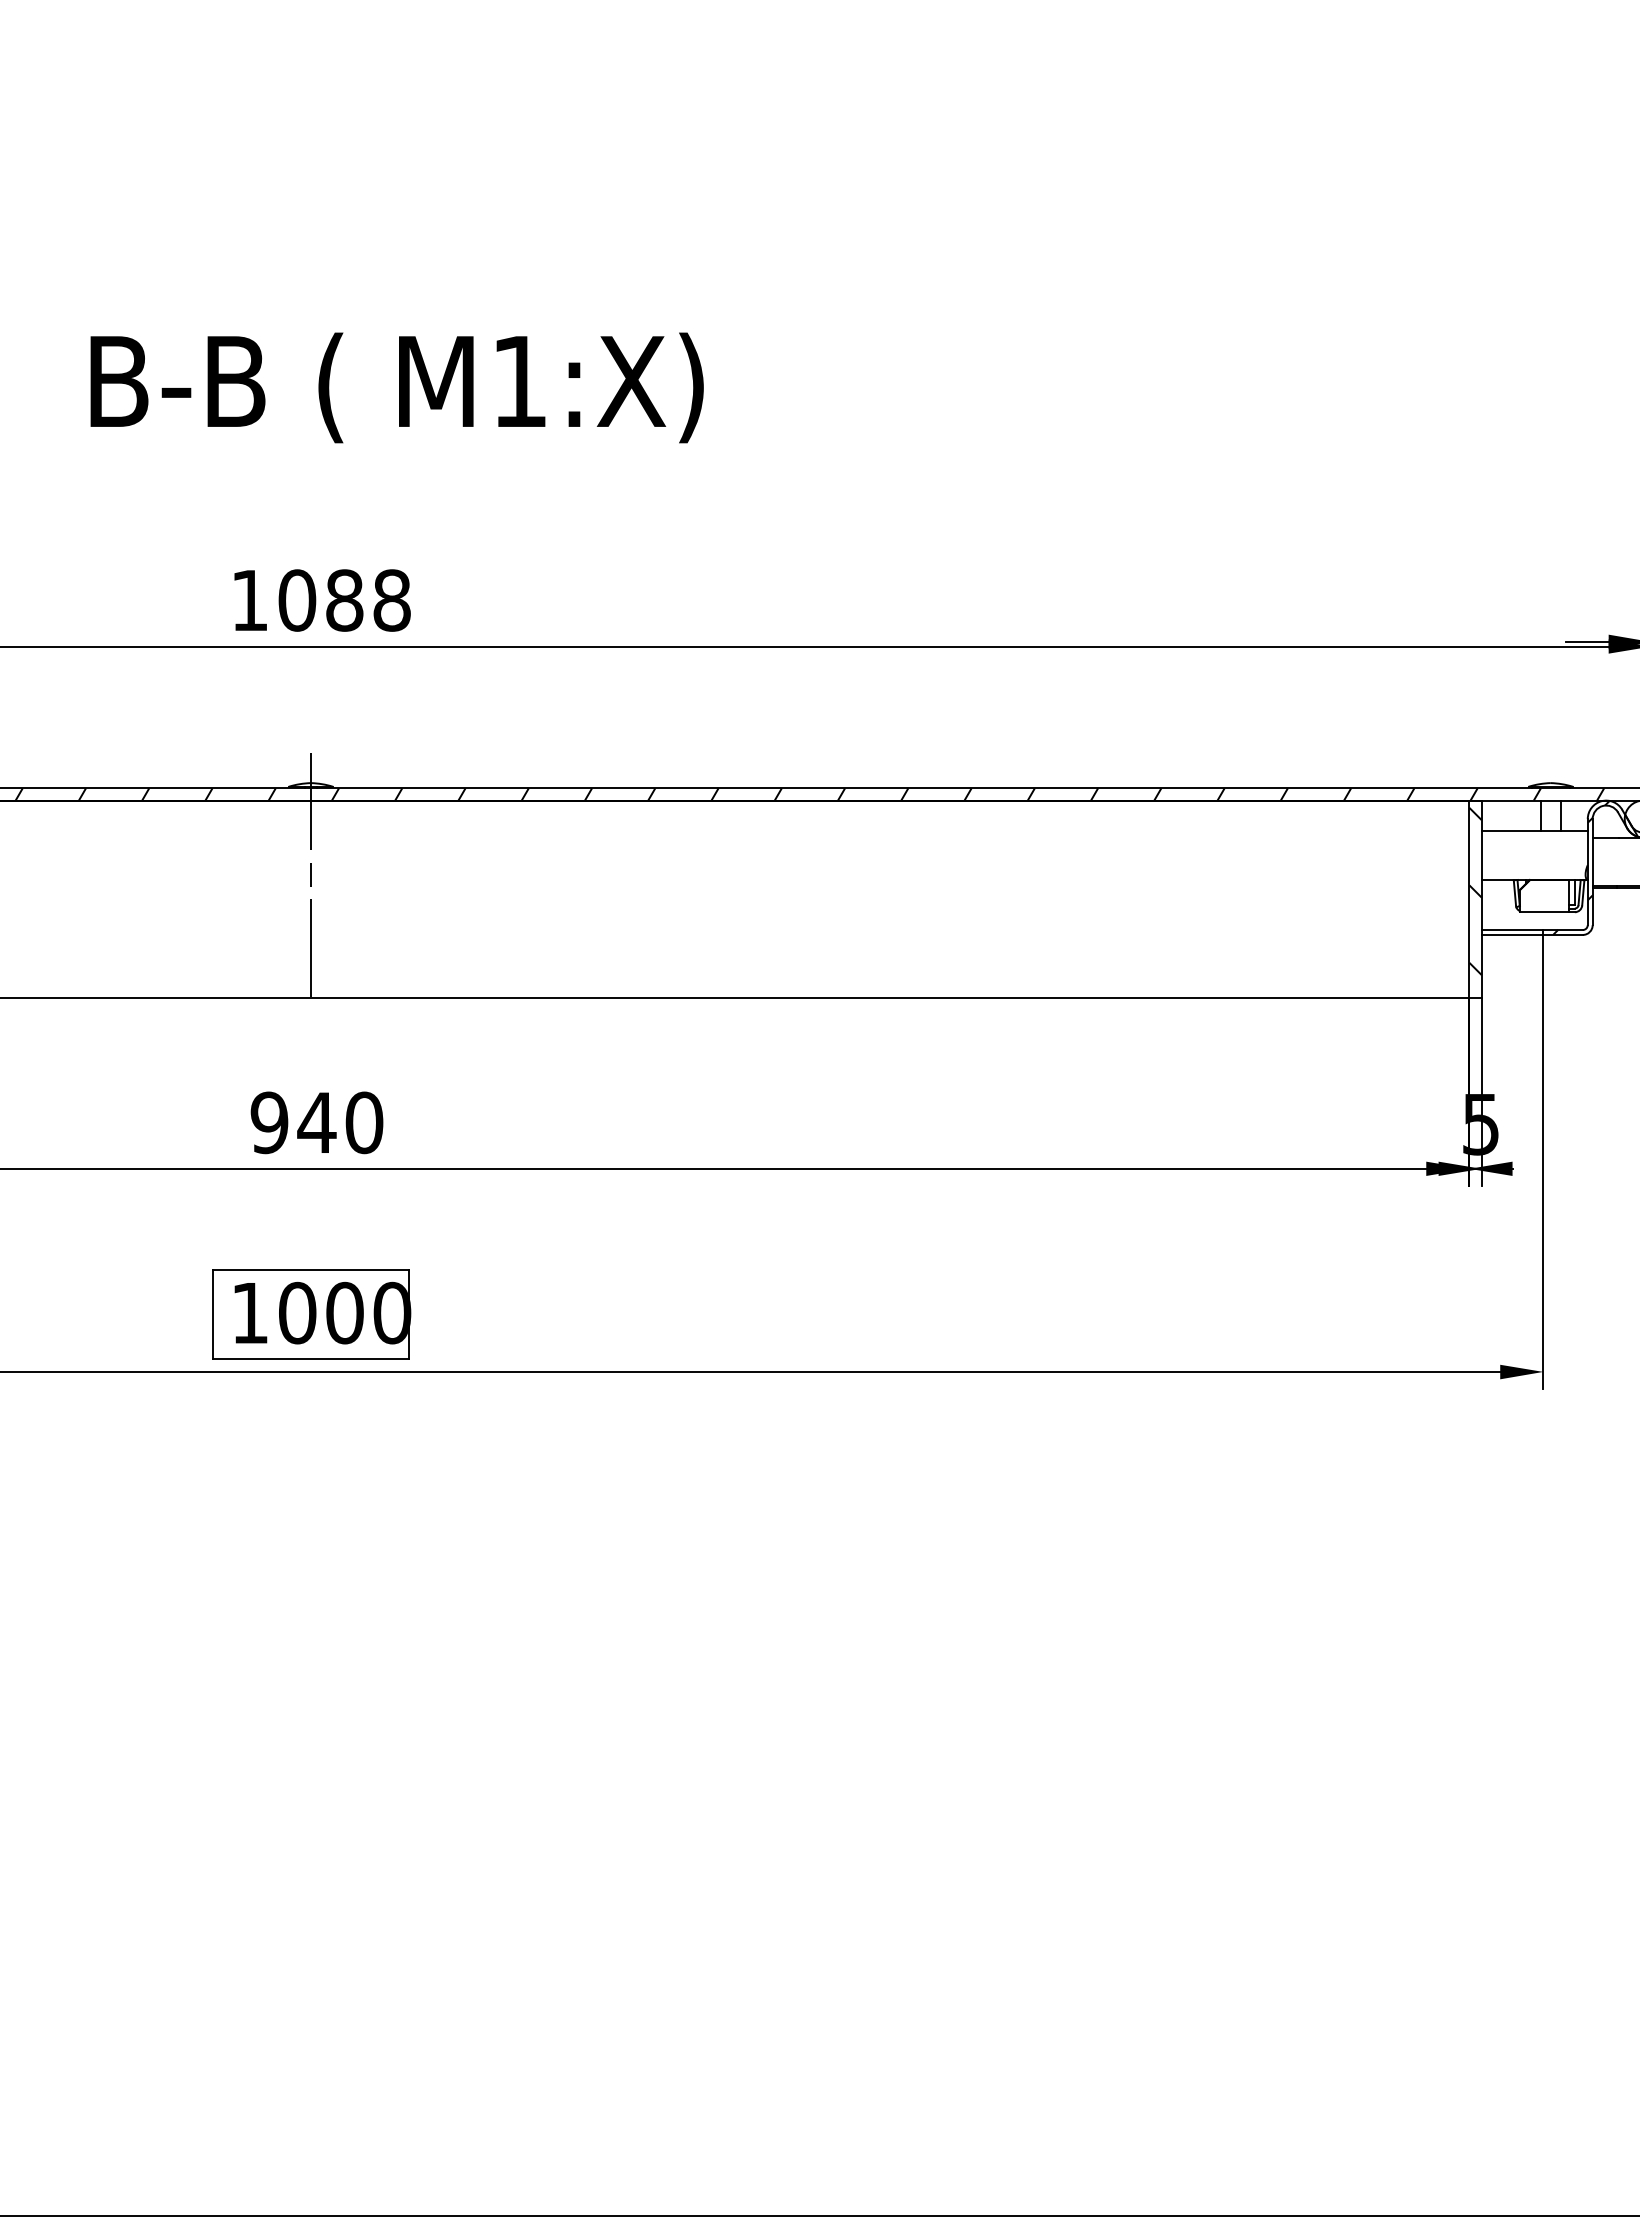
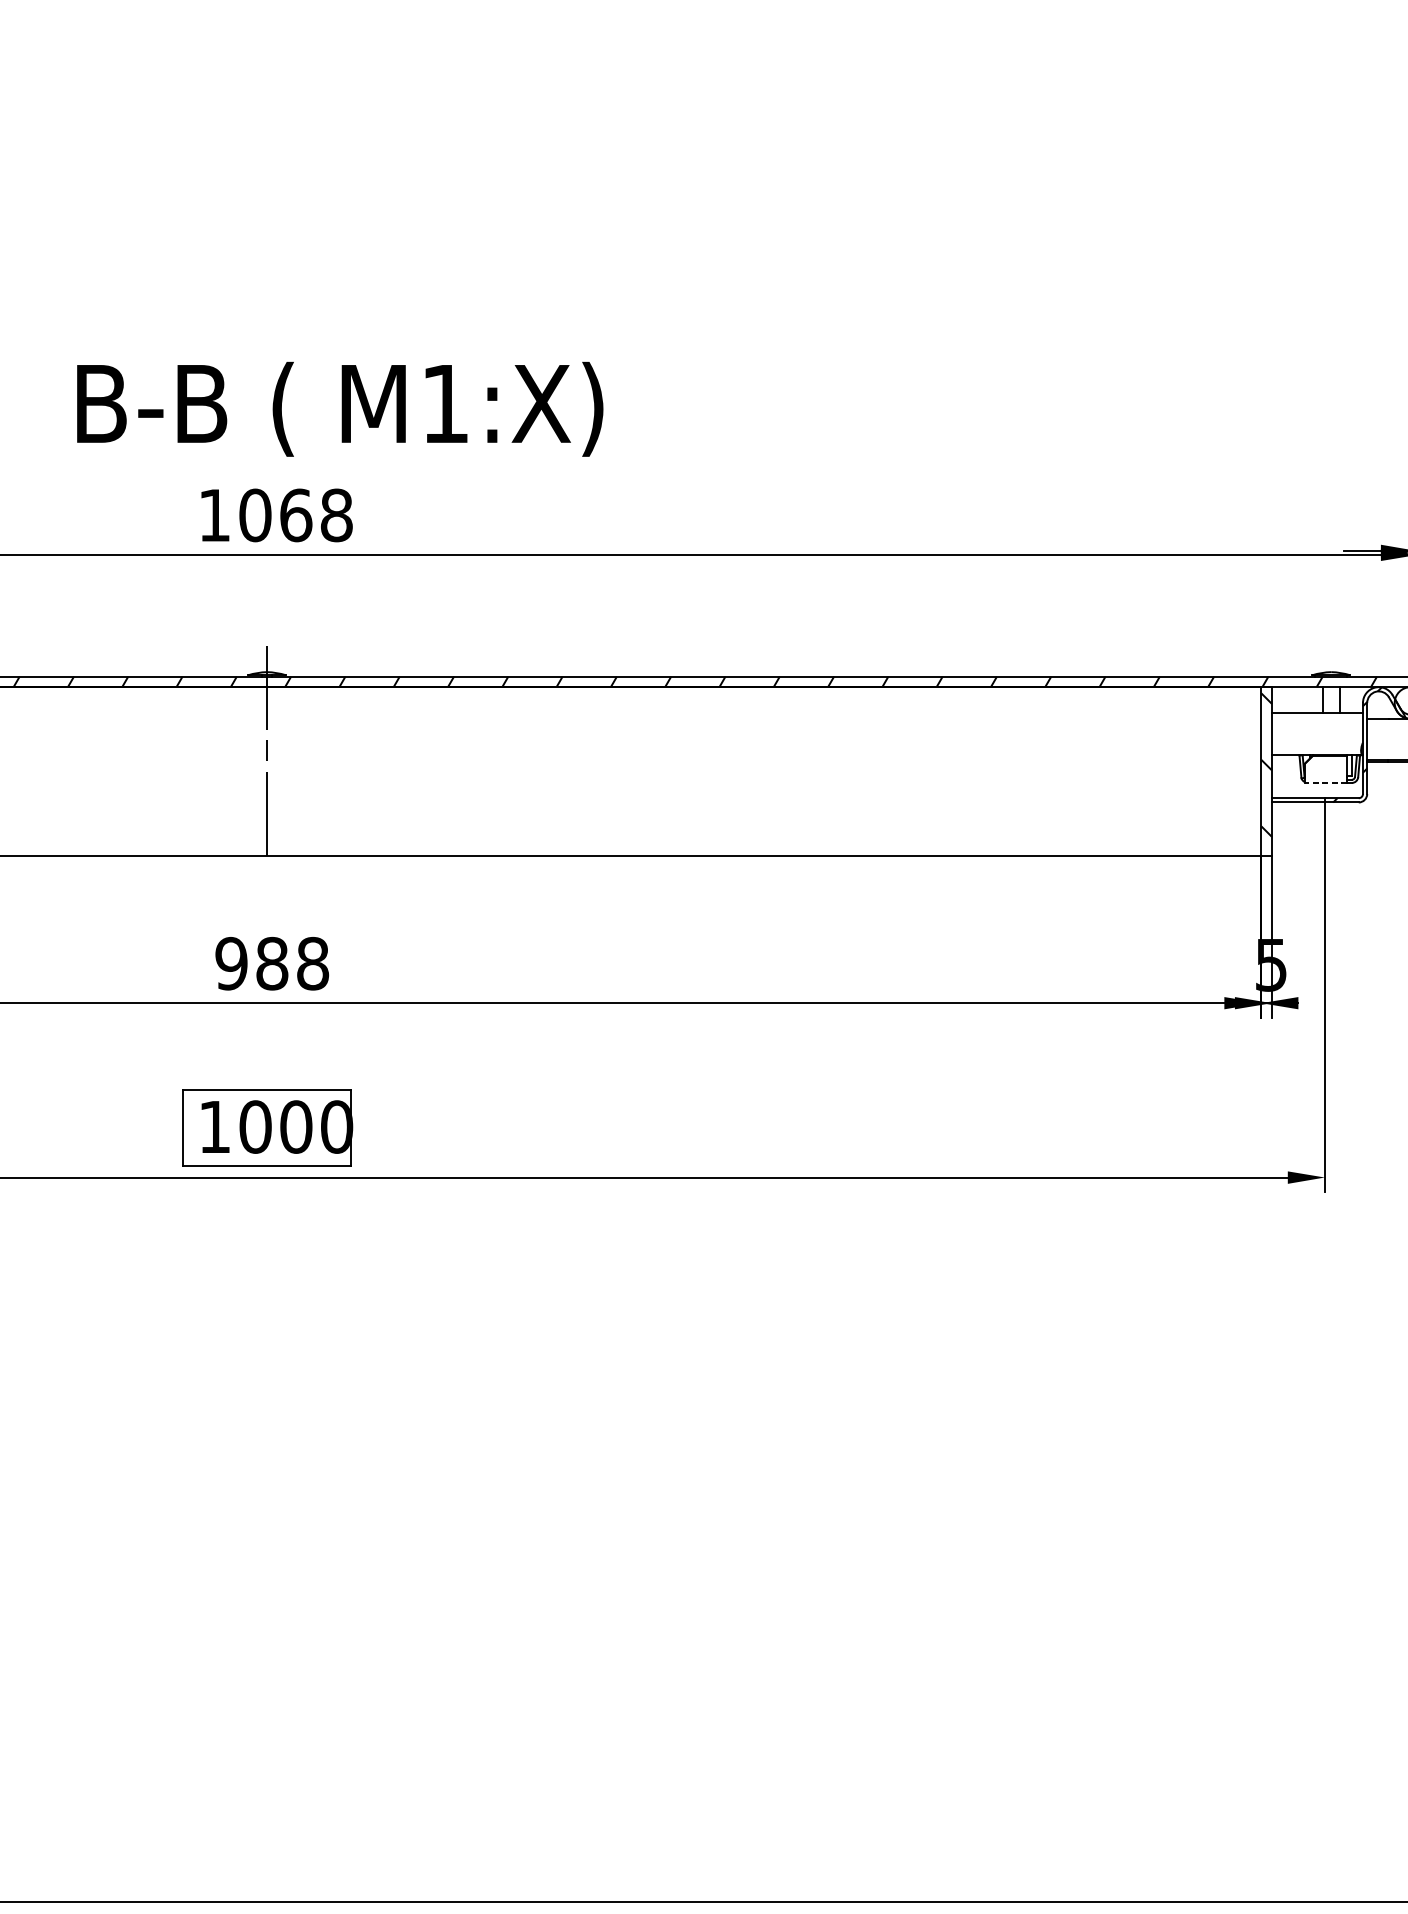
text: (396, 387) -> (339, 408), moved
text: (344, 600) -> (295, 515), 1088 -> 1068
line: (1544, 912) -> (1325, 783), solid -> dashed
text: (340, 1122) -> (292, 963), 940 -> 988

